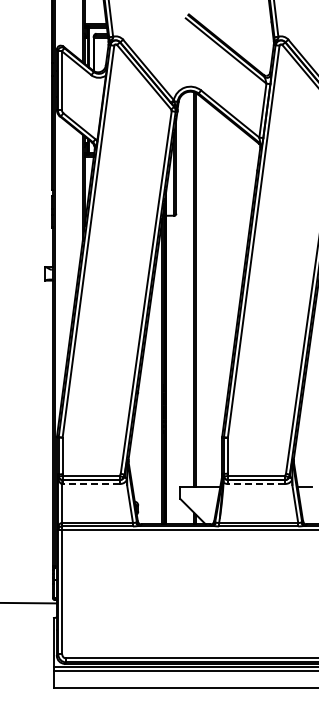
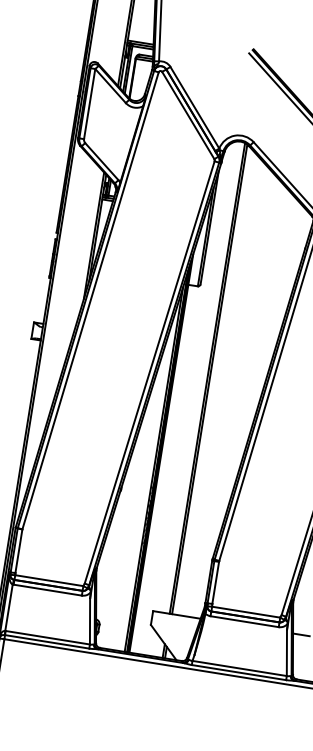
line: (91, 484) -> (47, 590), dashed -> solid
line: (256, 484) -> (244, 622), dashed -> solid

